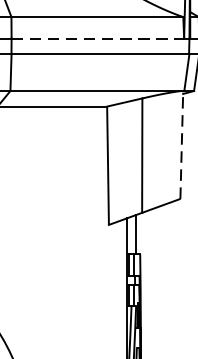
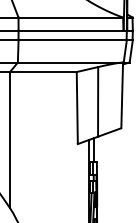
line: (98, 38) -> (71, 30), dashed -> solid
line: (182, 145) -> (122, 95), dashed -> solid

